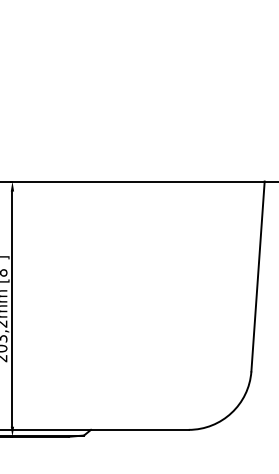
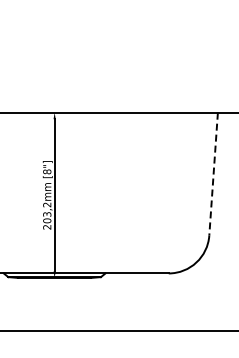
line: (257, 276) -> (213, 174), solid -> dashed

